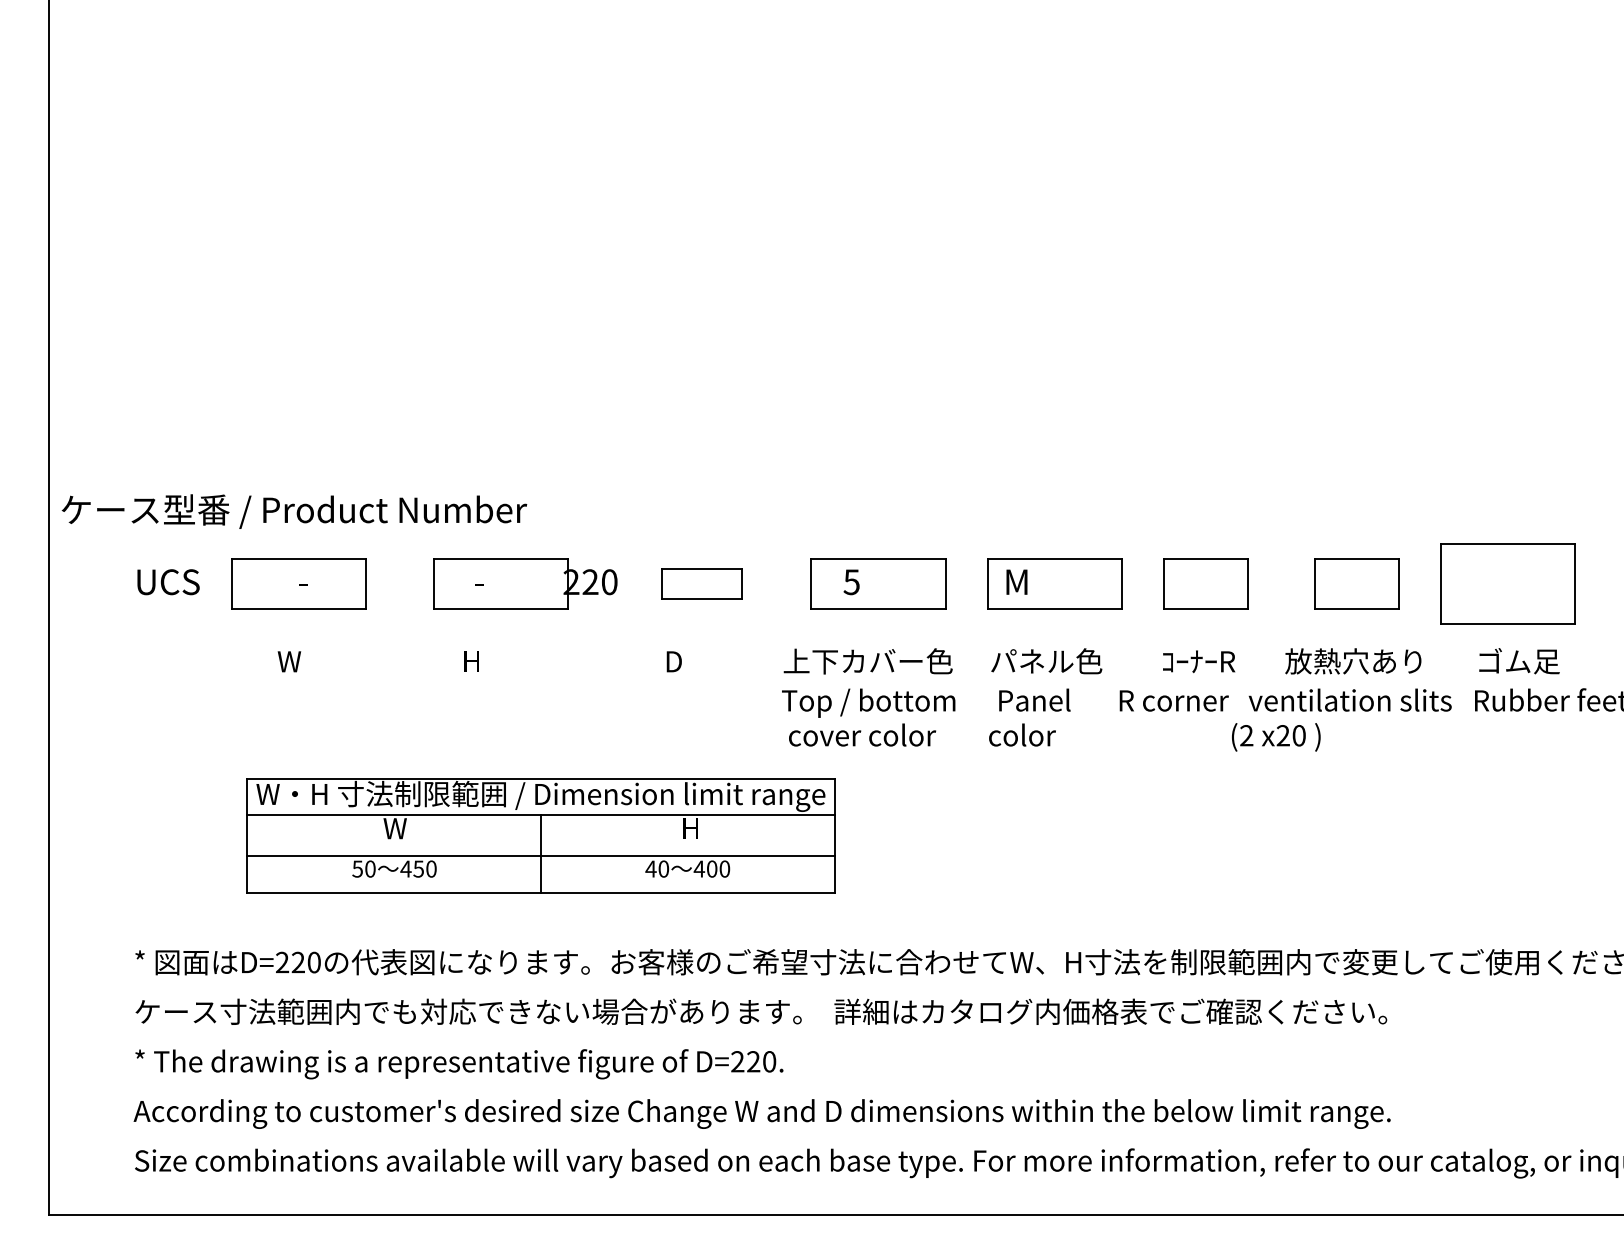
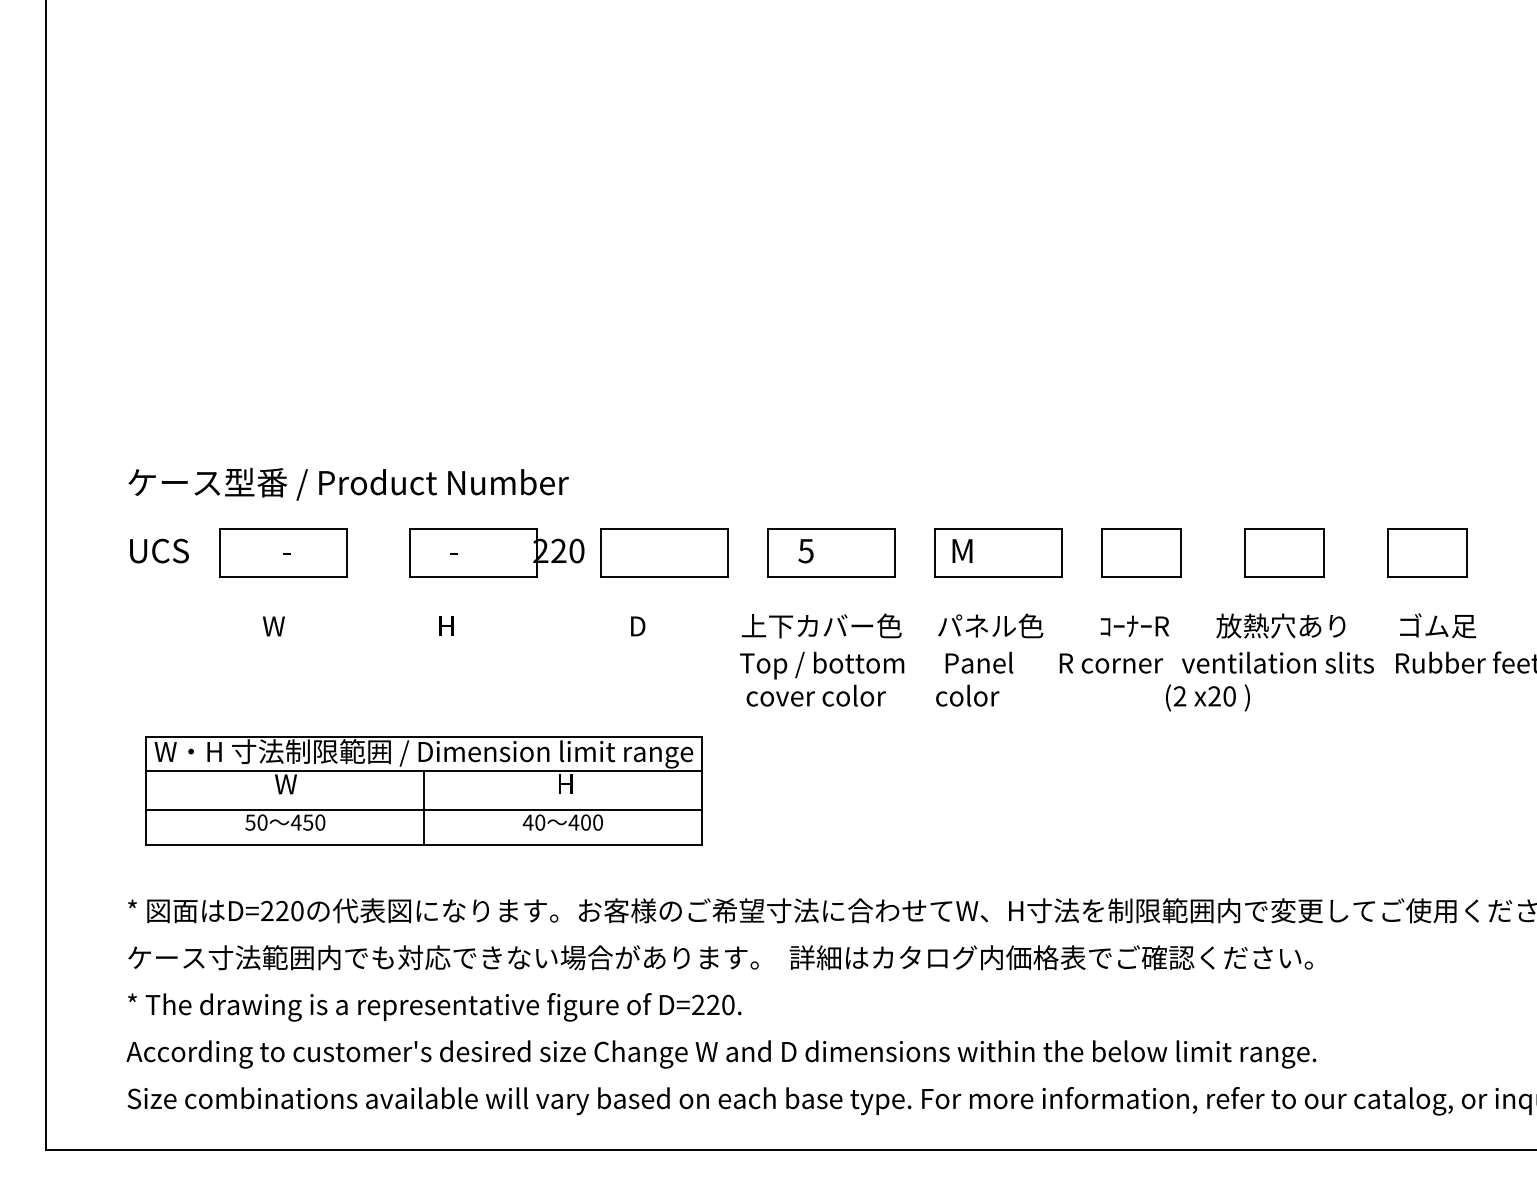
text: (294, 510) -> (348, 483), moved
part: (702, 583) -> (664, 552), size x1.67
part: (1508, 583) -> (1427, 552), size x0.62
part: (540, 835) -> (423, 790), moved

